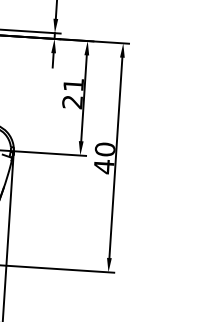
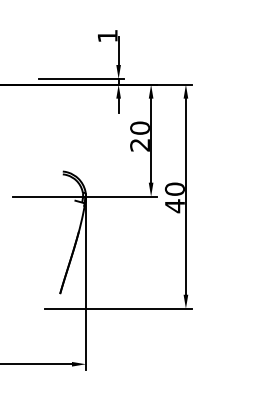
text: (73, 84) -> (139, 127), 21 -> 20

